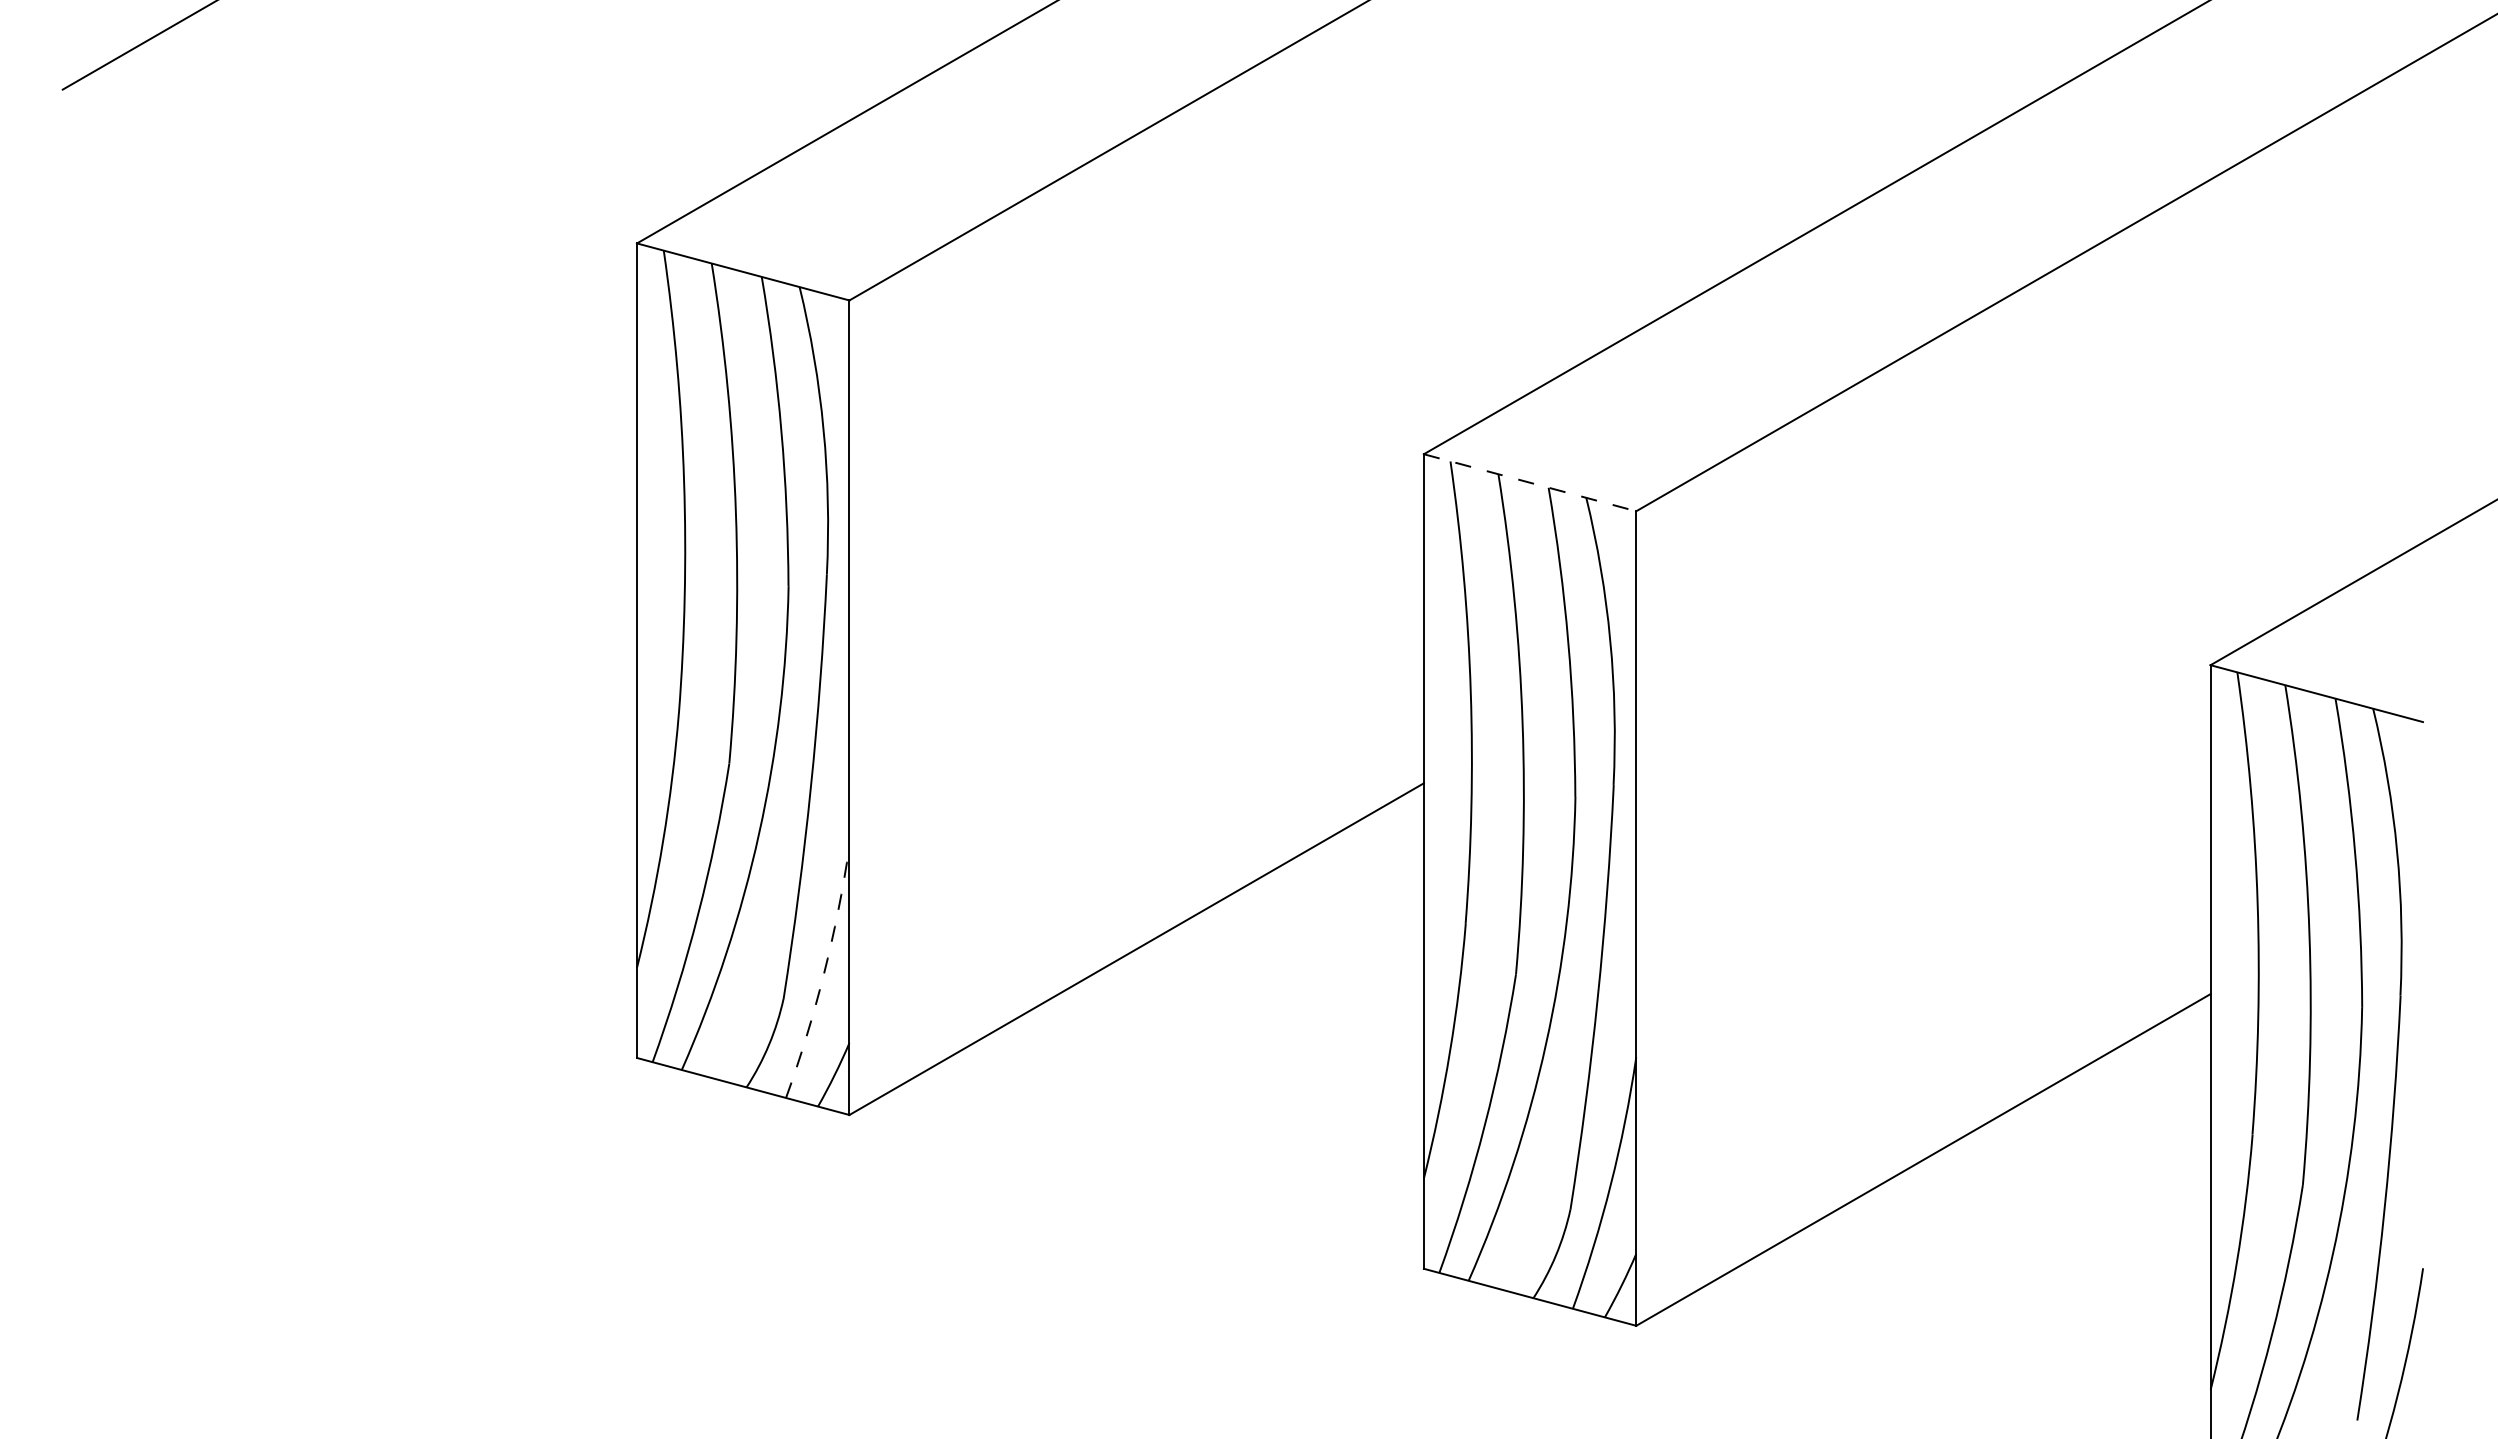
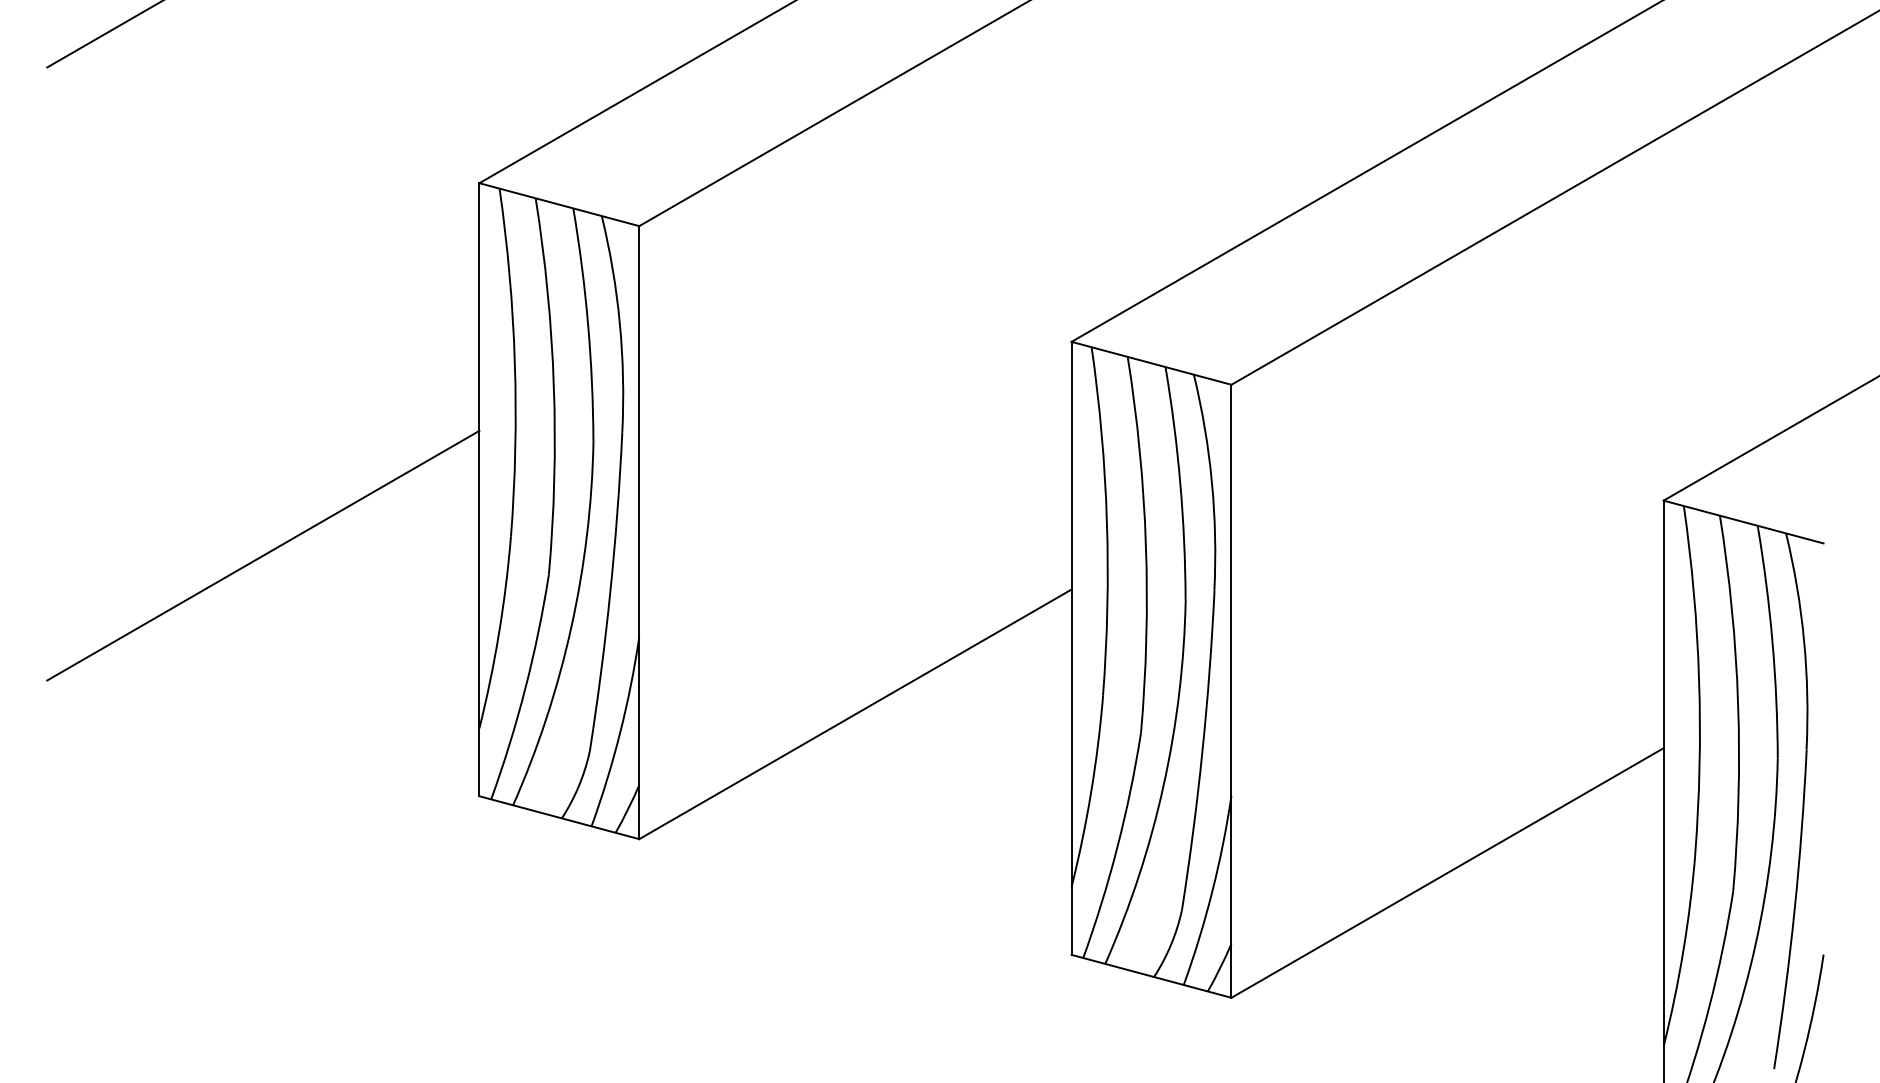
line: (1530, 482) -> (1151, 363), dashed -> solid
line: (349, 738) -> (263, 555), added
arc: (824, 973) -> (620, 732), dashed -> solid

